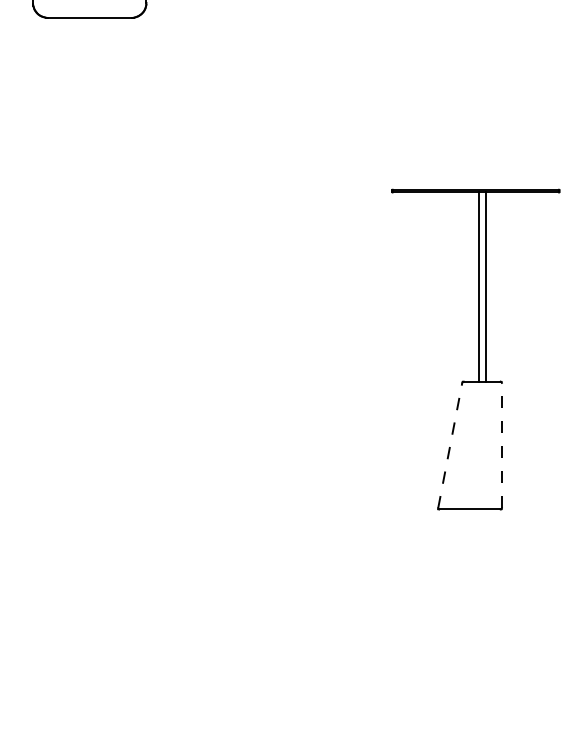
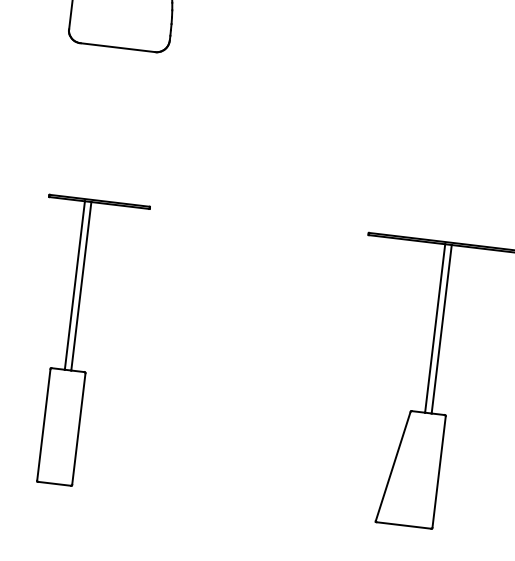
part: (81, 349) -> (75, 341), added
line: (450, 445) -> (393, 466), dashed -> solid
line: (501, 445) -> (438, 471), dashed -> solid

